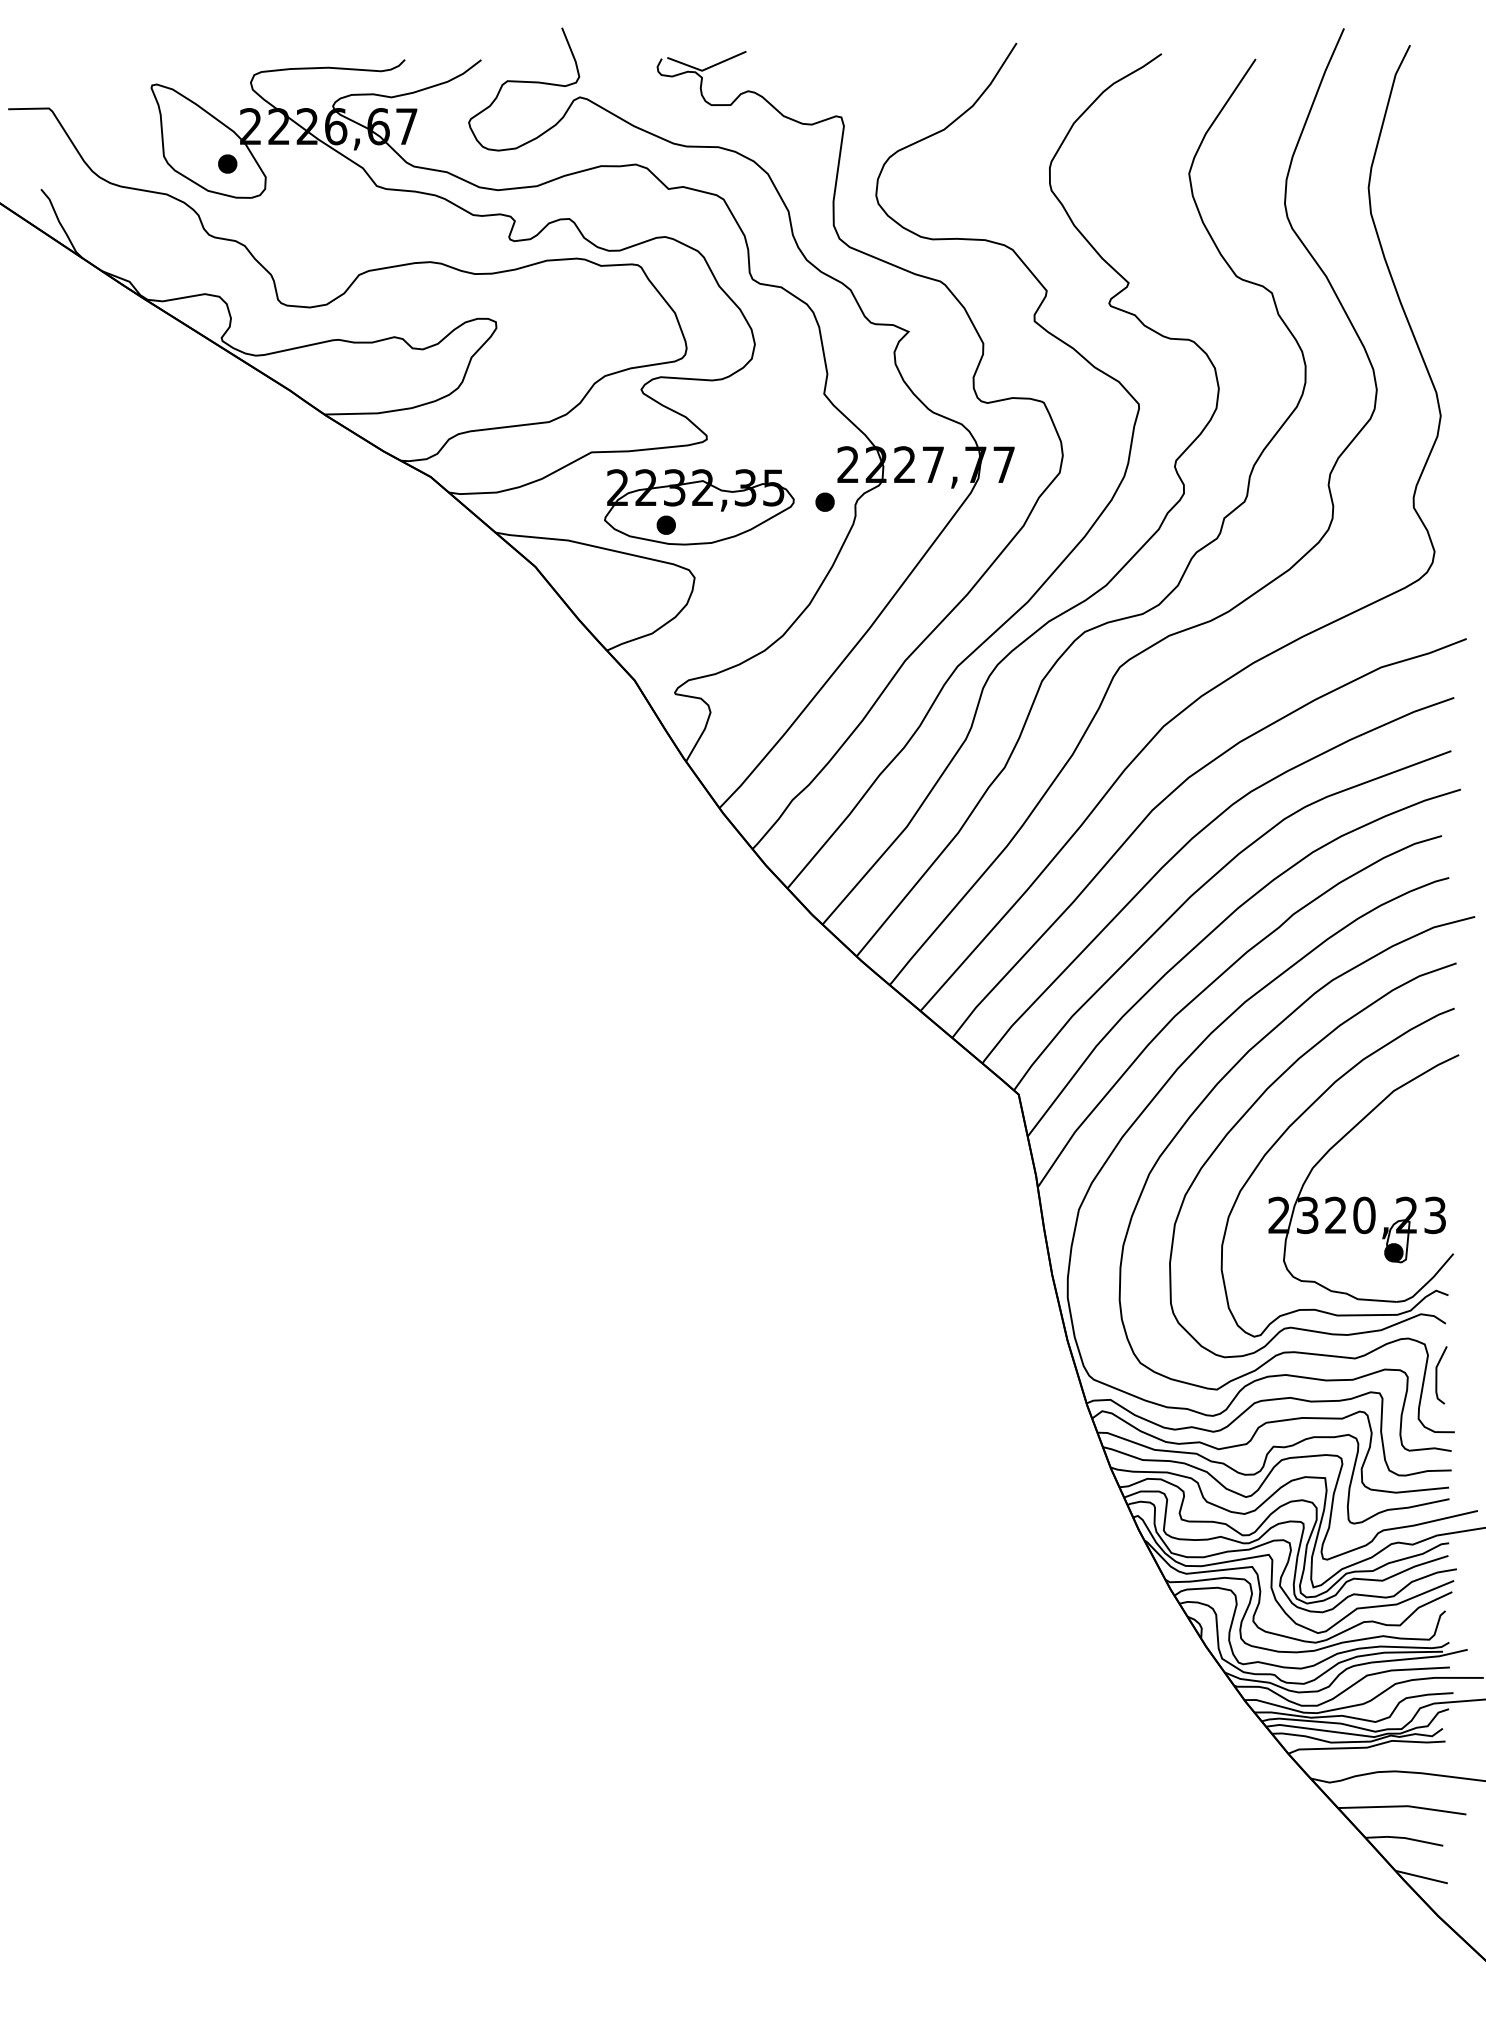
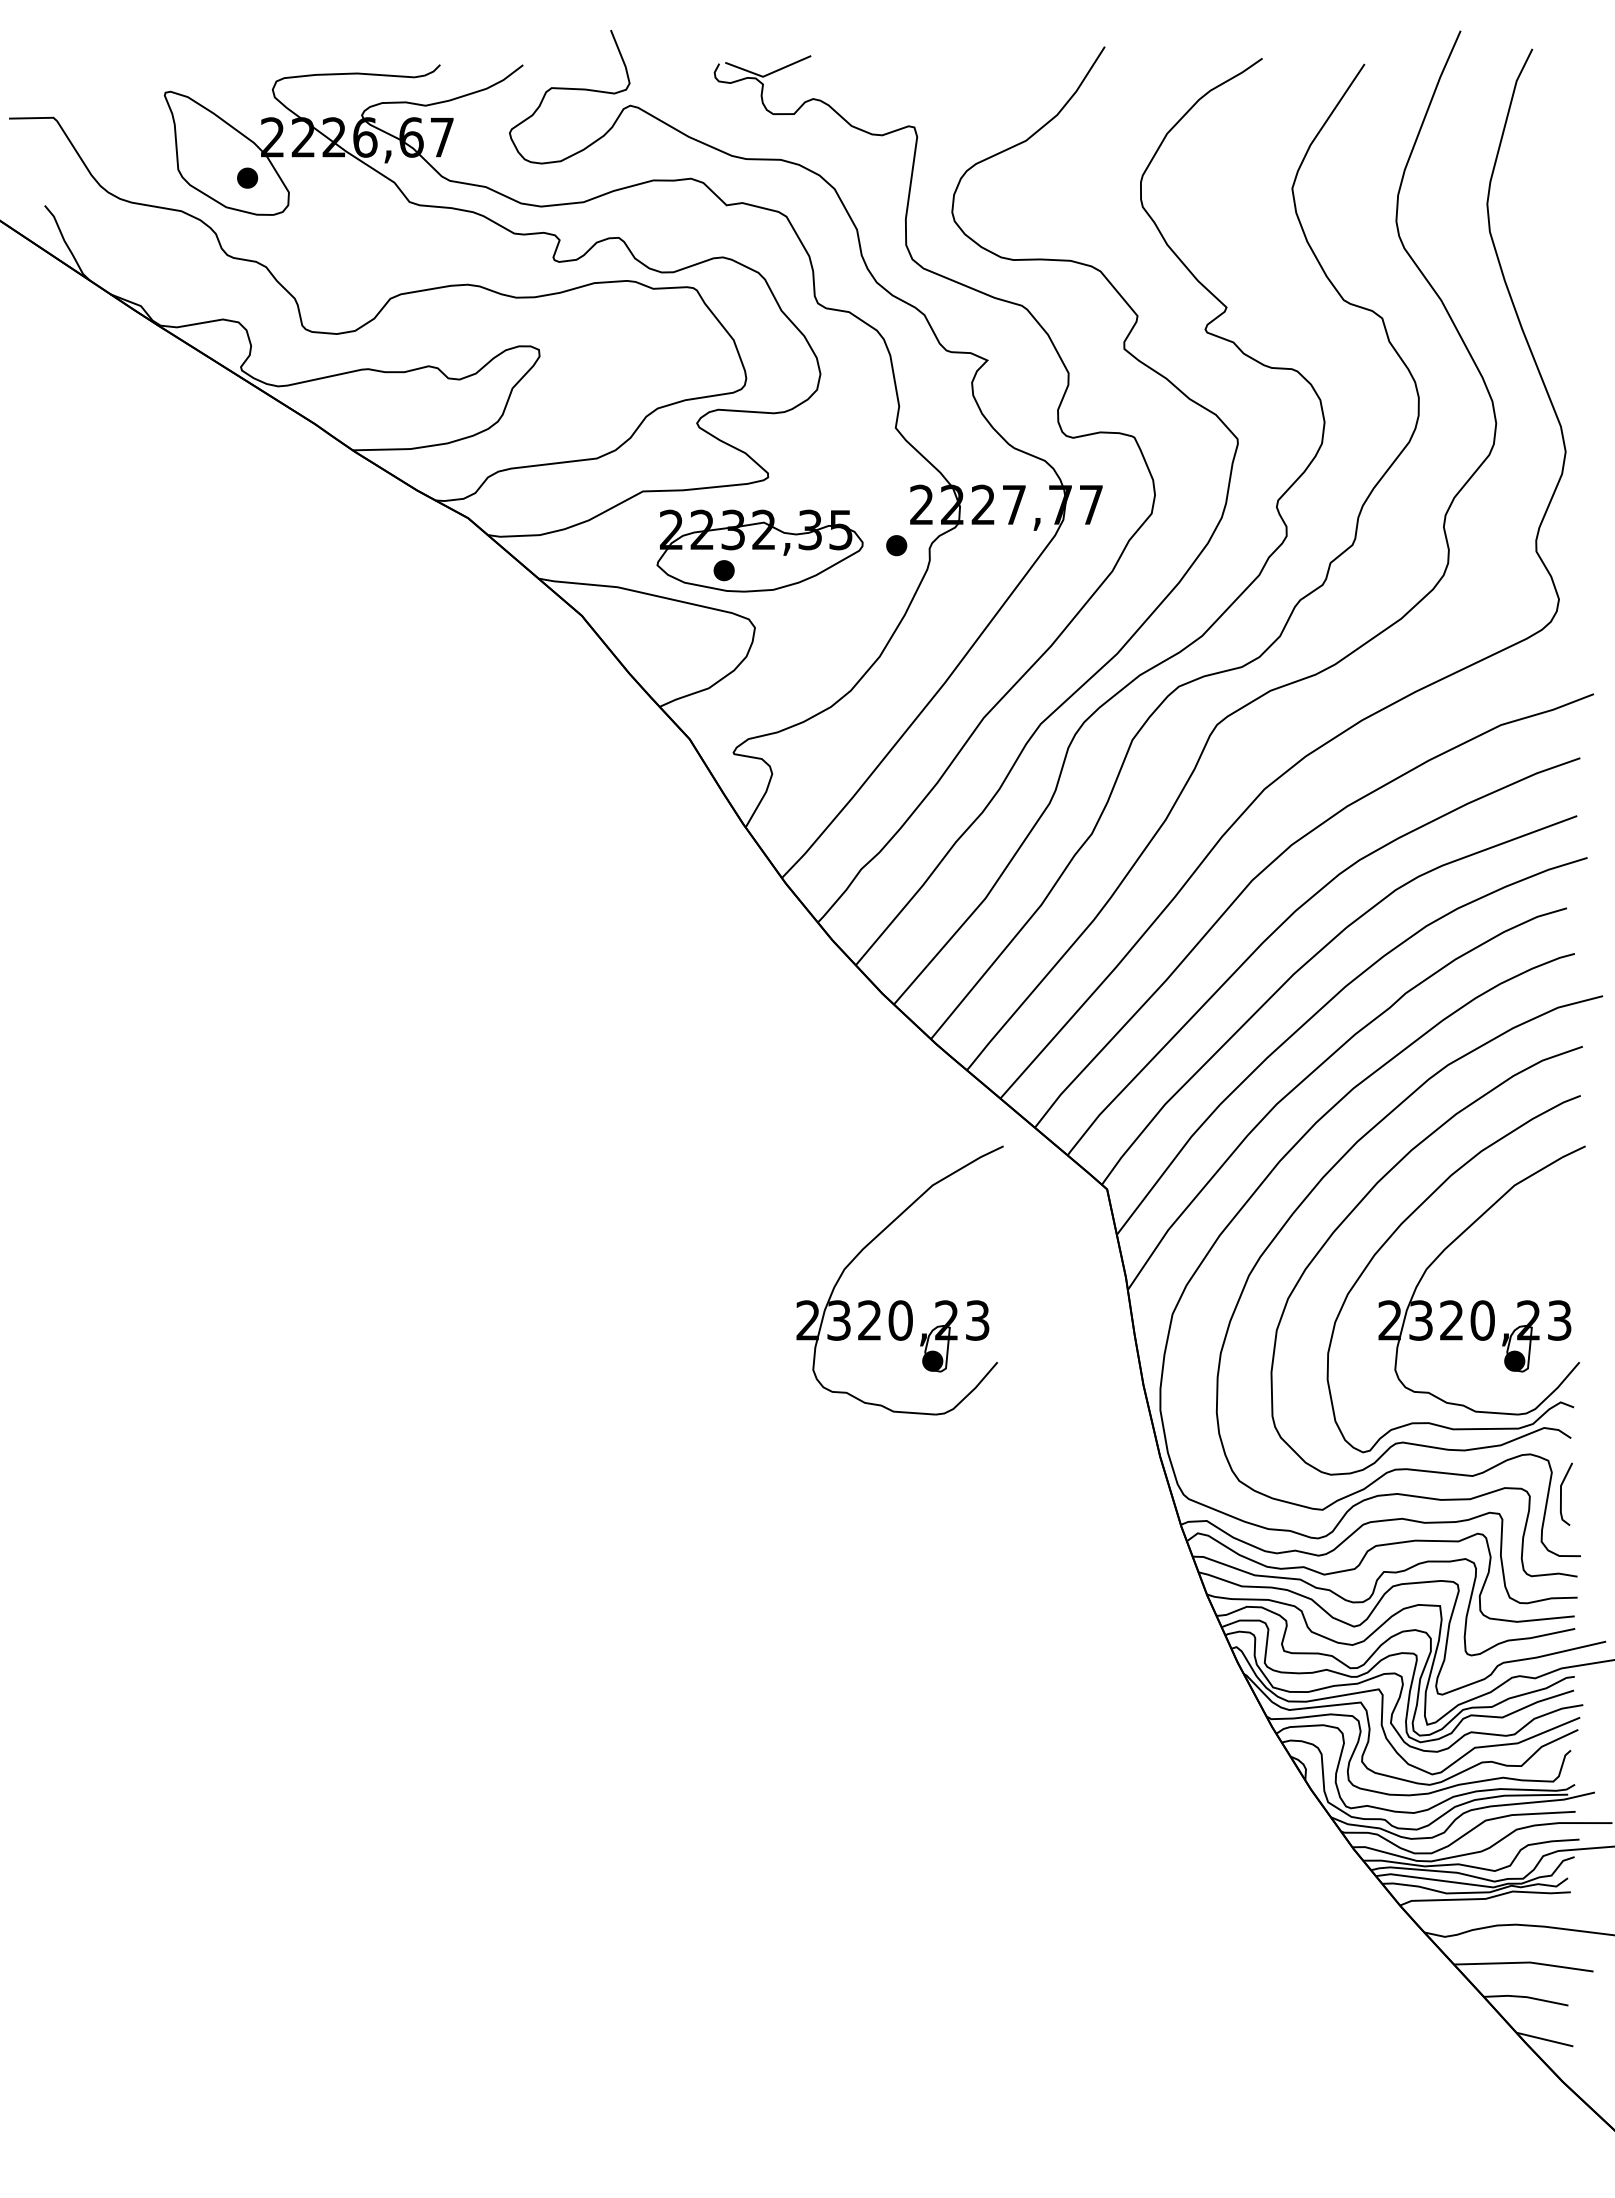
part: (827, 1196) -> (899, 1300), added

